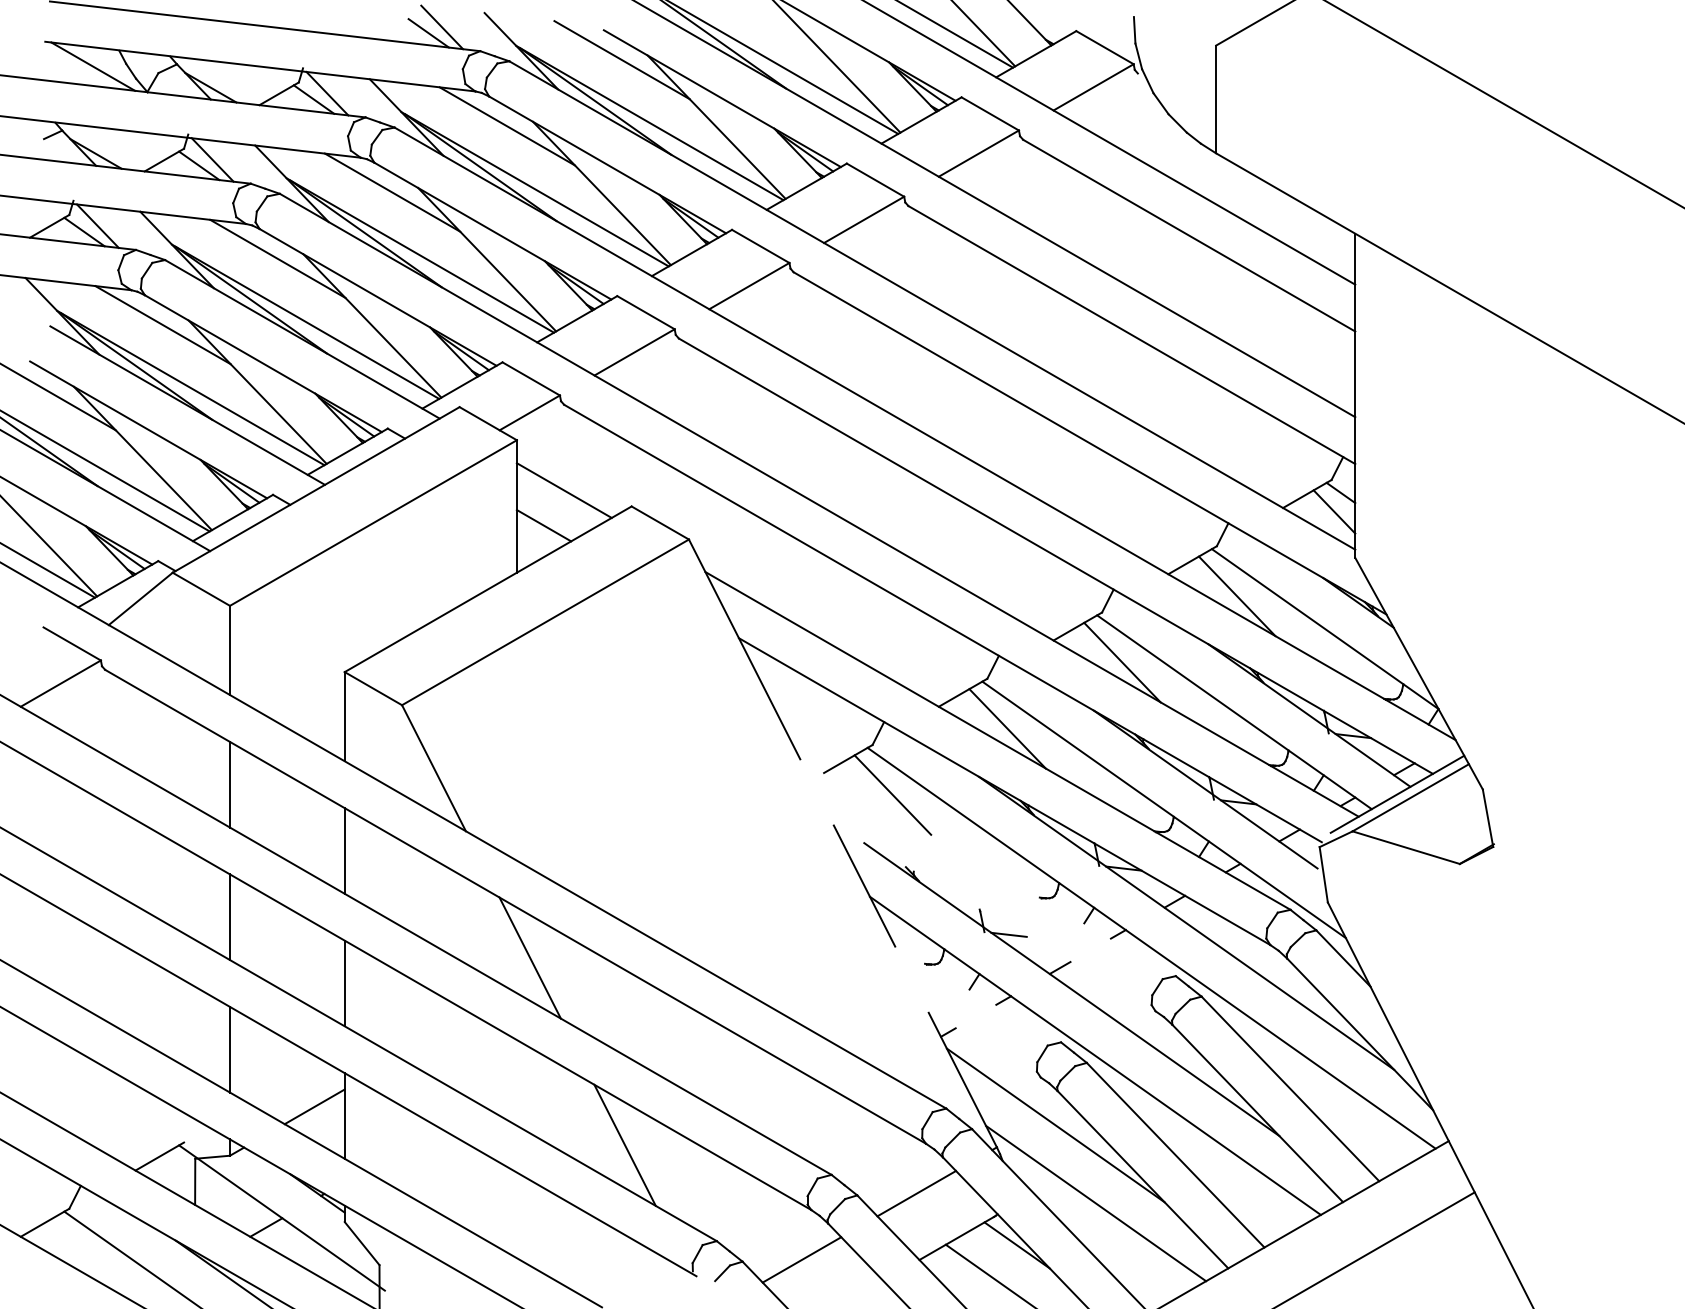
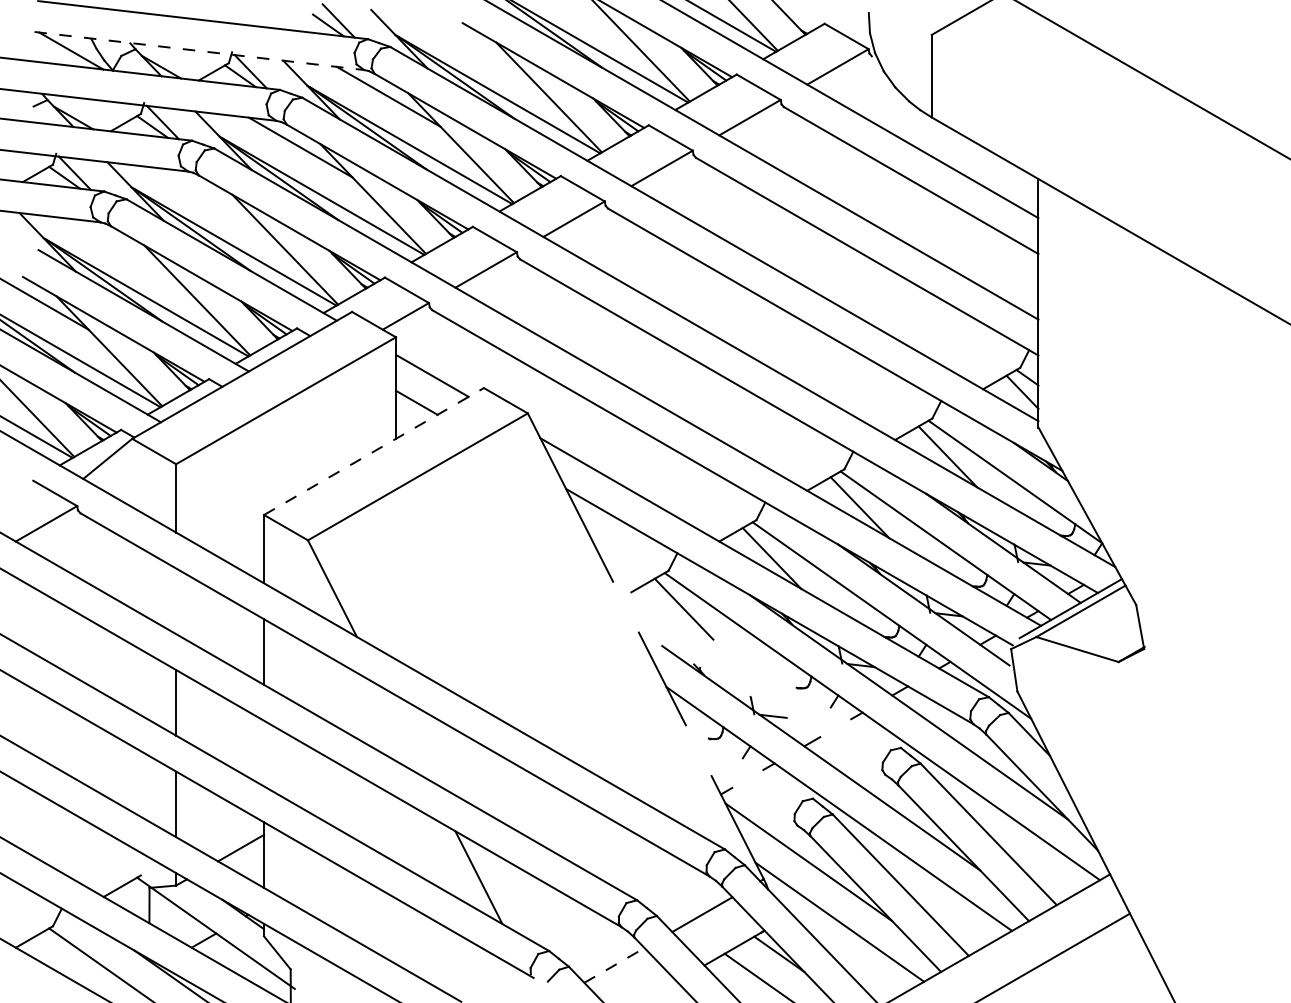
line: (621, 60) -> (476, 46), removed
line: (260, 66) -> (199, 50), solid -> dashed
line: (277, 258) -> (212, 198), removed
line: (162, 325) -> (124, 249), removed
line: (488, 589) -> (374, 451), solid -> dashed
line: (230, 784) -> (176, 601), removed
line: (529, 957) -> (405, 733), removed
line: (344, 983) -> (263, 753), removed
line: (802, 1259) -> (614, 965), solid -> dashed

